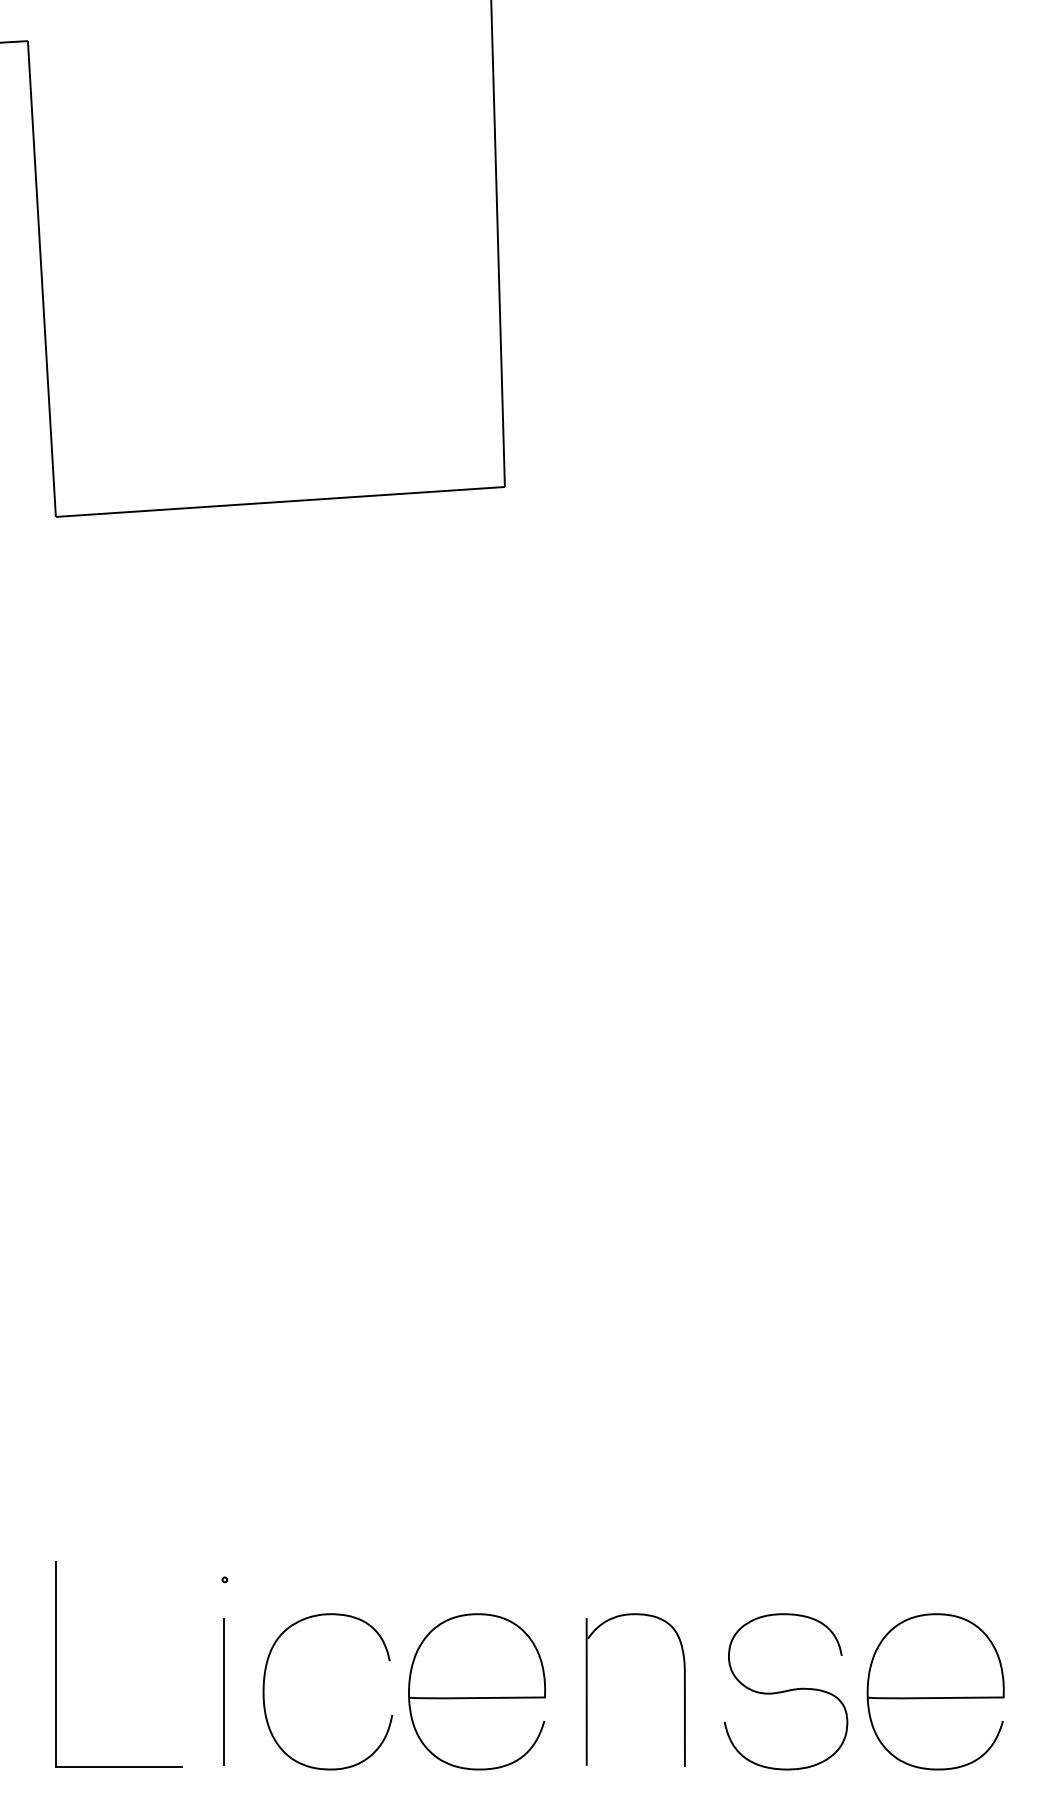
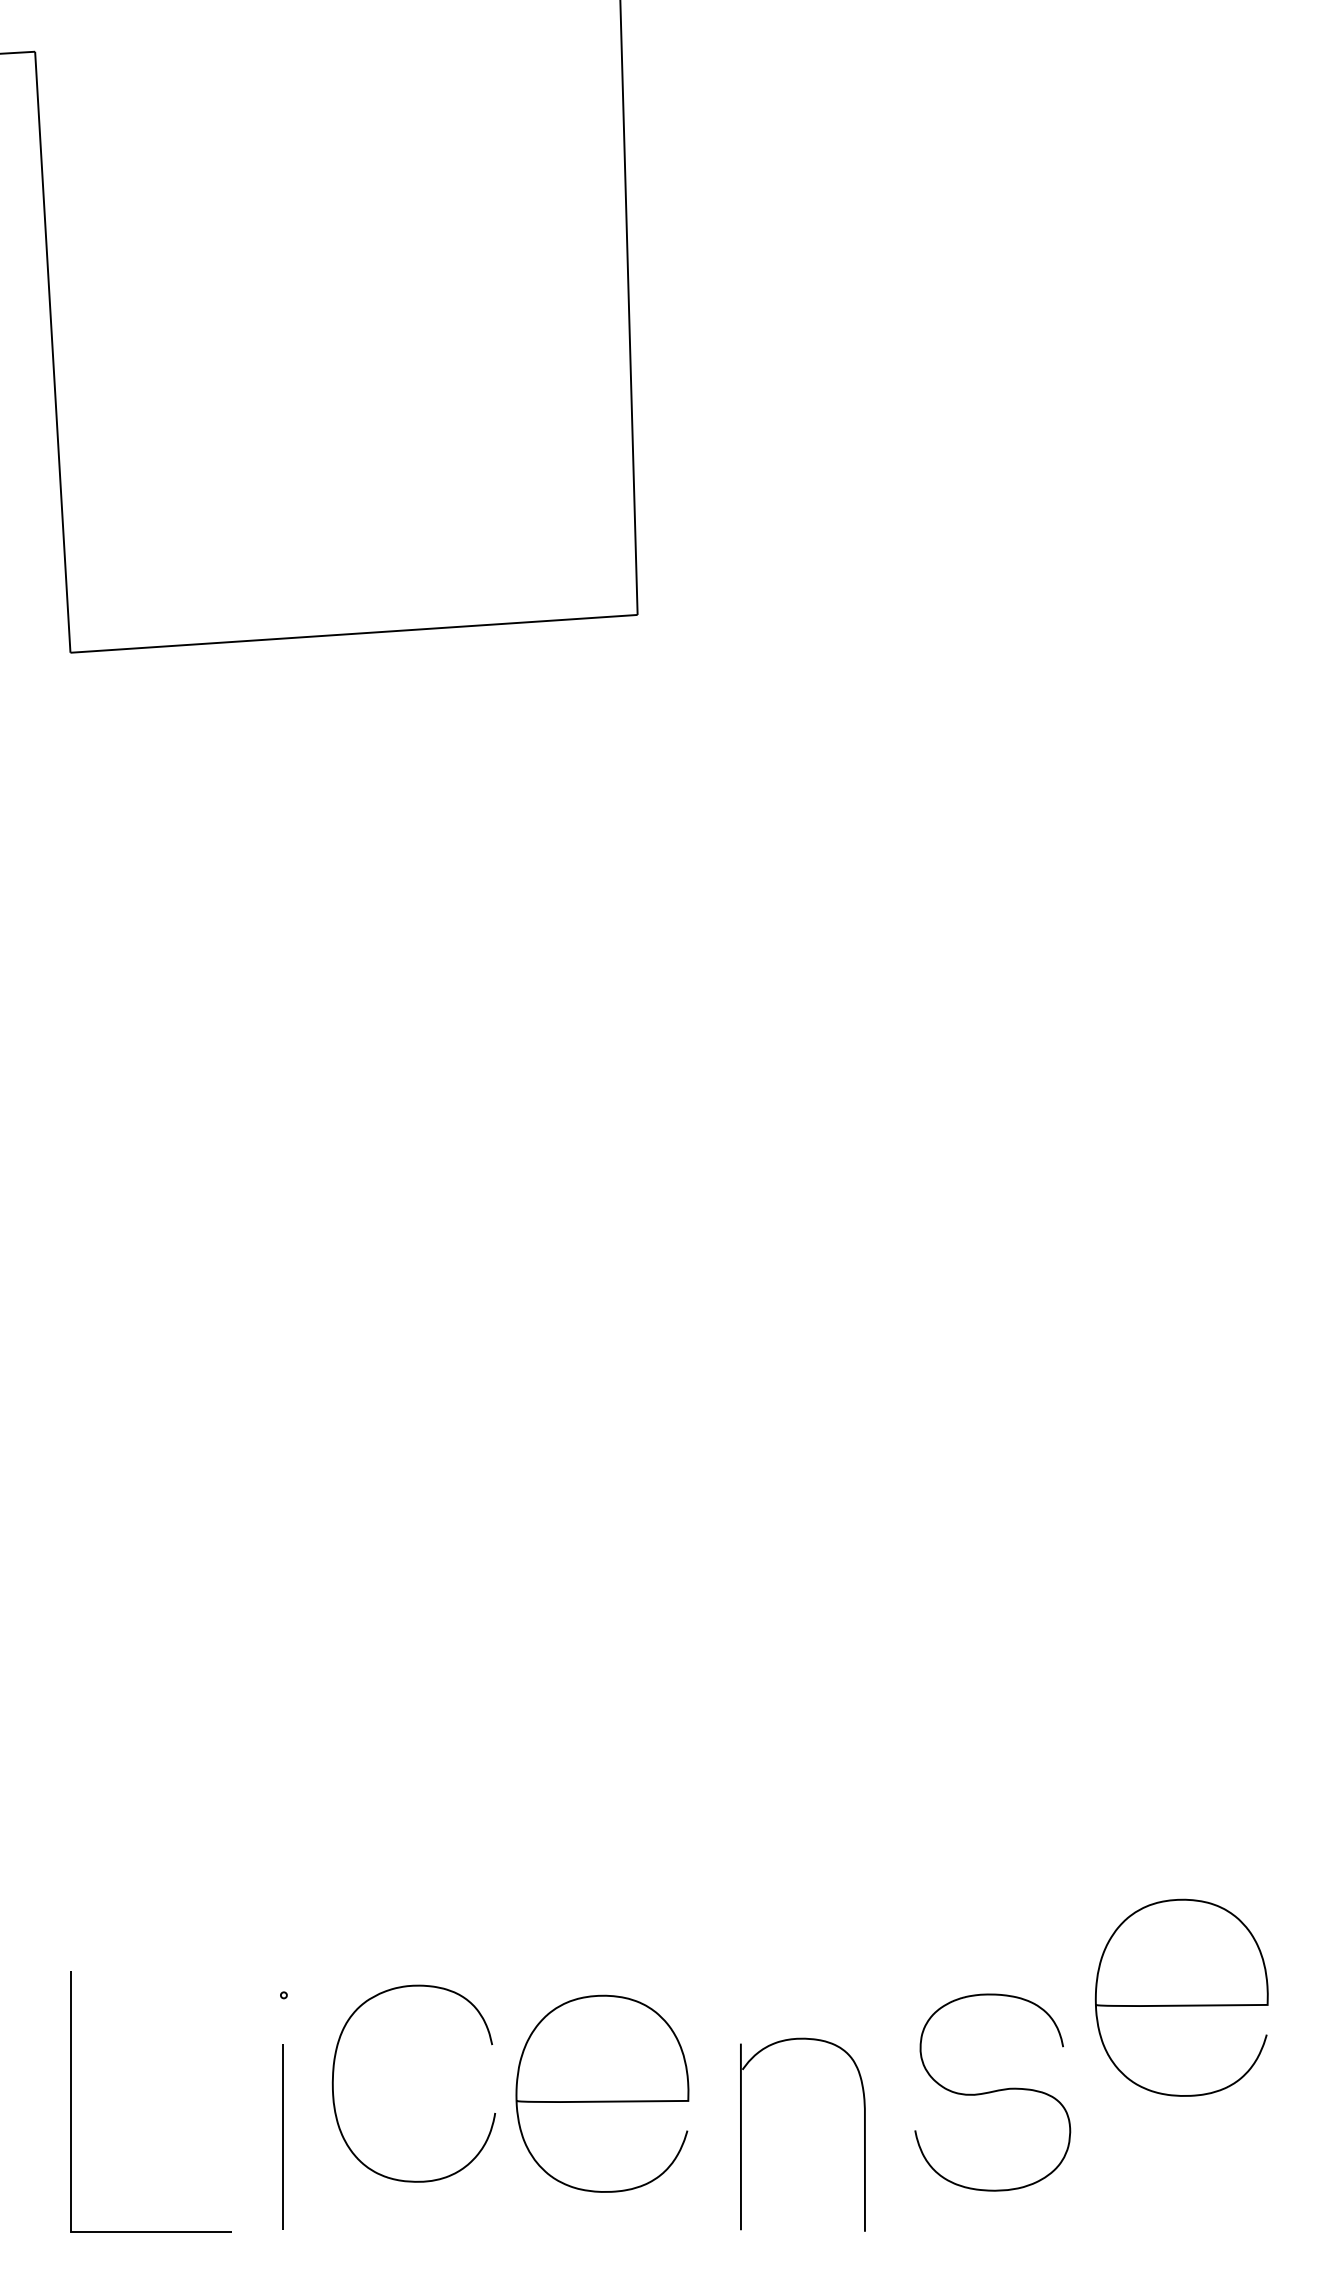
curve: (264, 1691) -> (333, 2083), moved
curve: (785, 1691) -> (992, 2092), moved
curve: (477, 1697) -> (603, 2100), moved
curve: (935, 1697) -> (1181, 2004), moved

